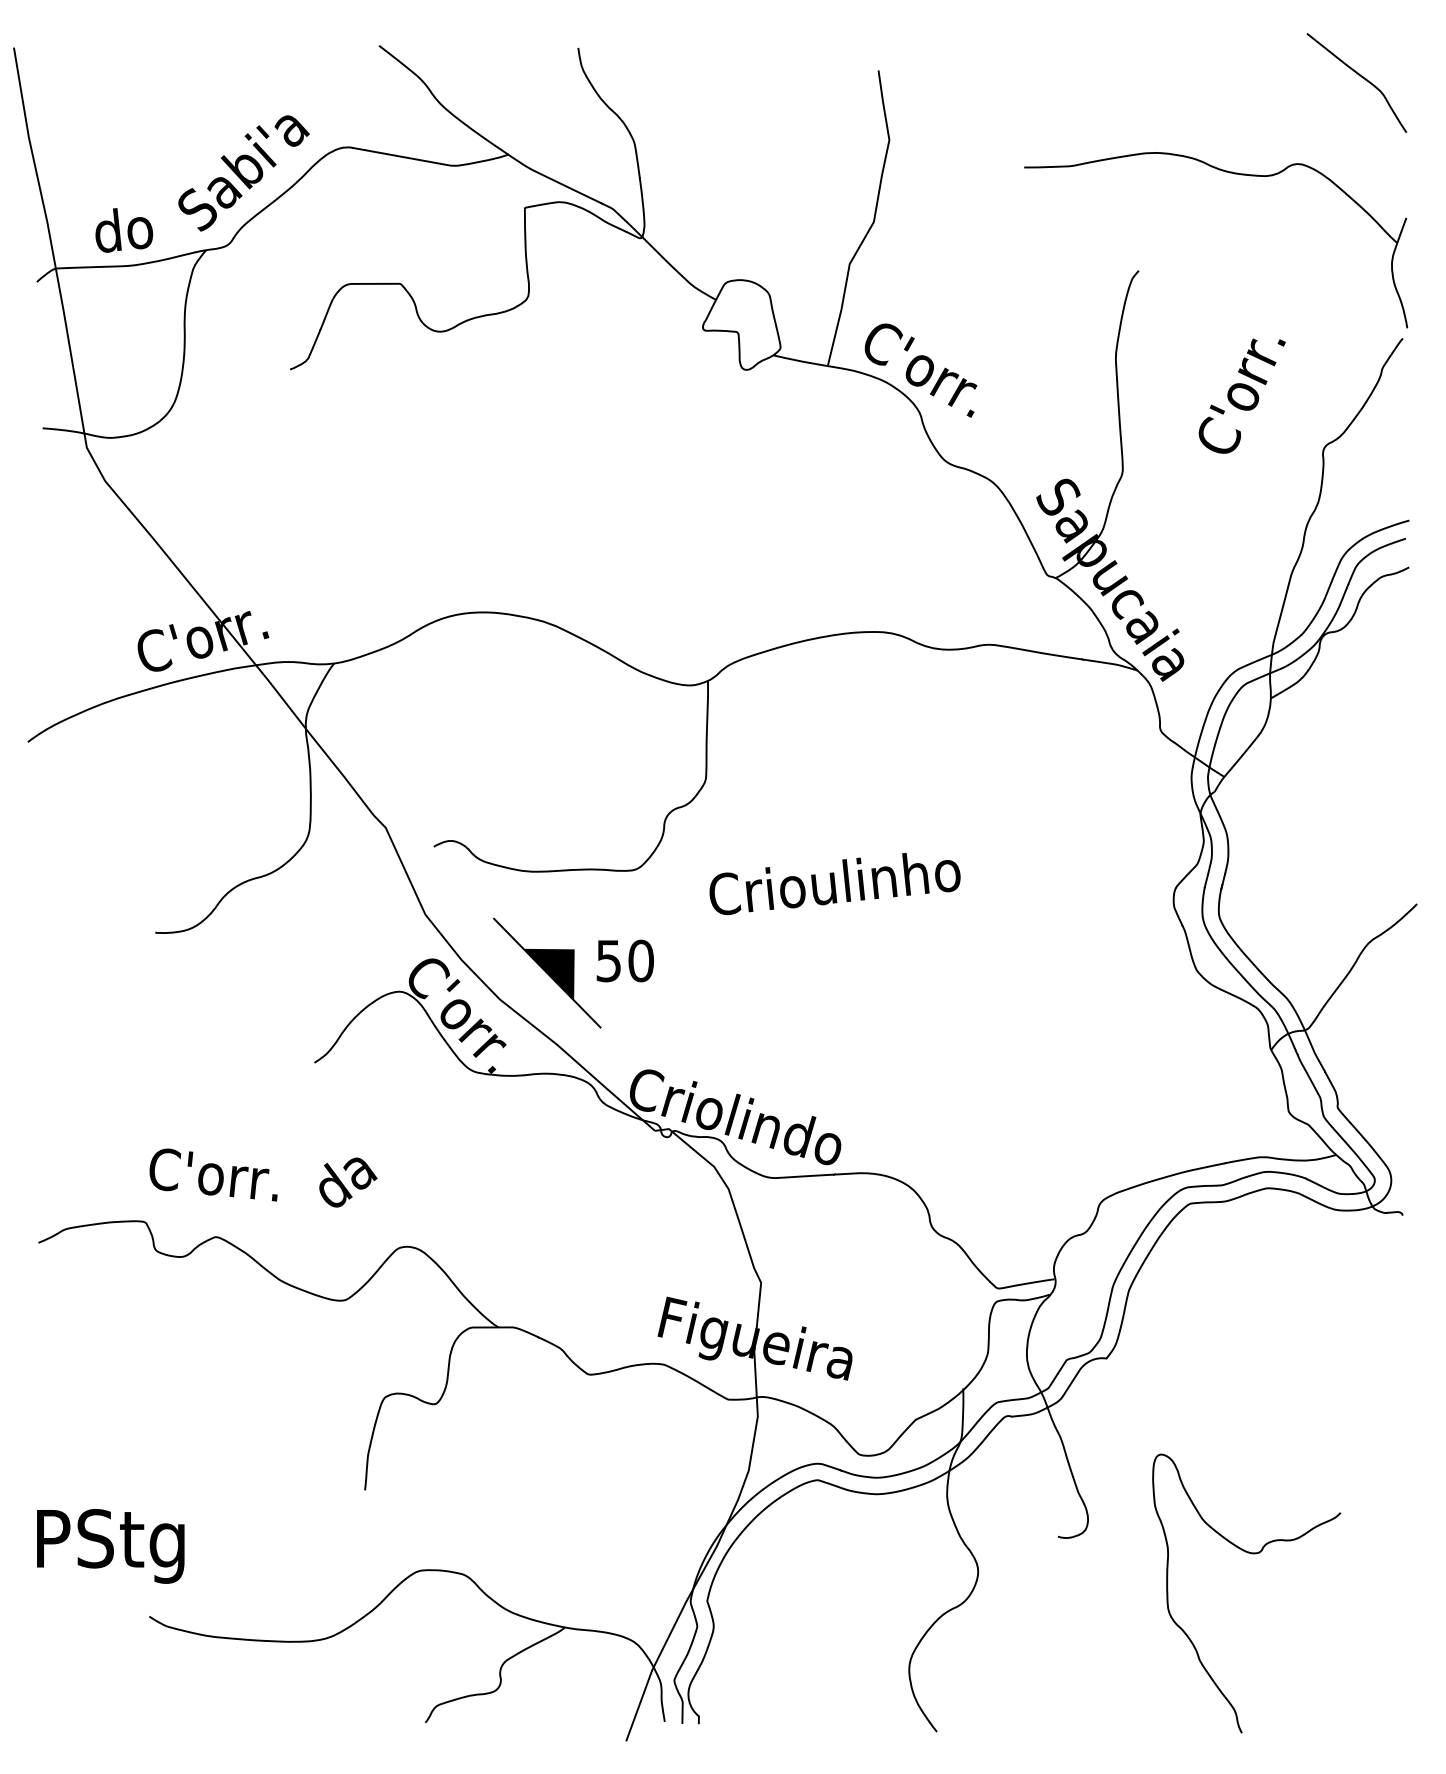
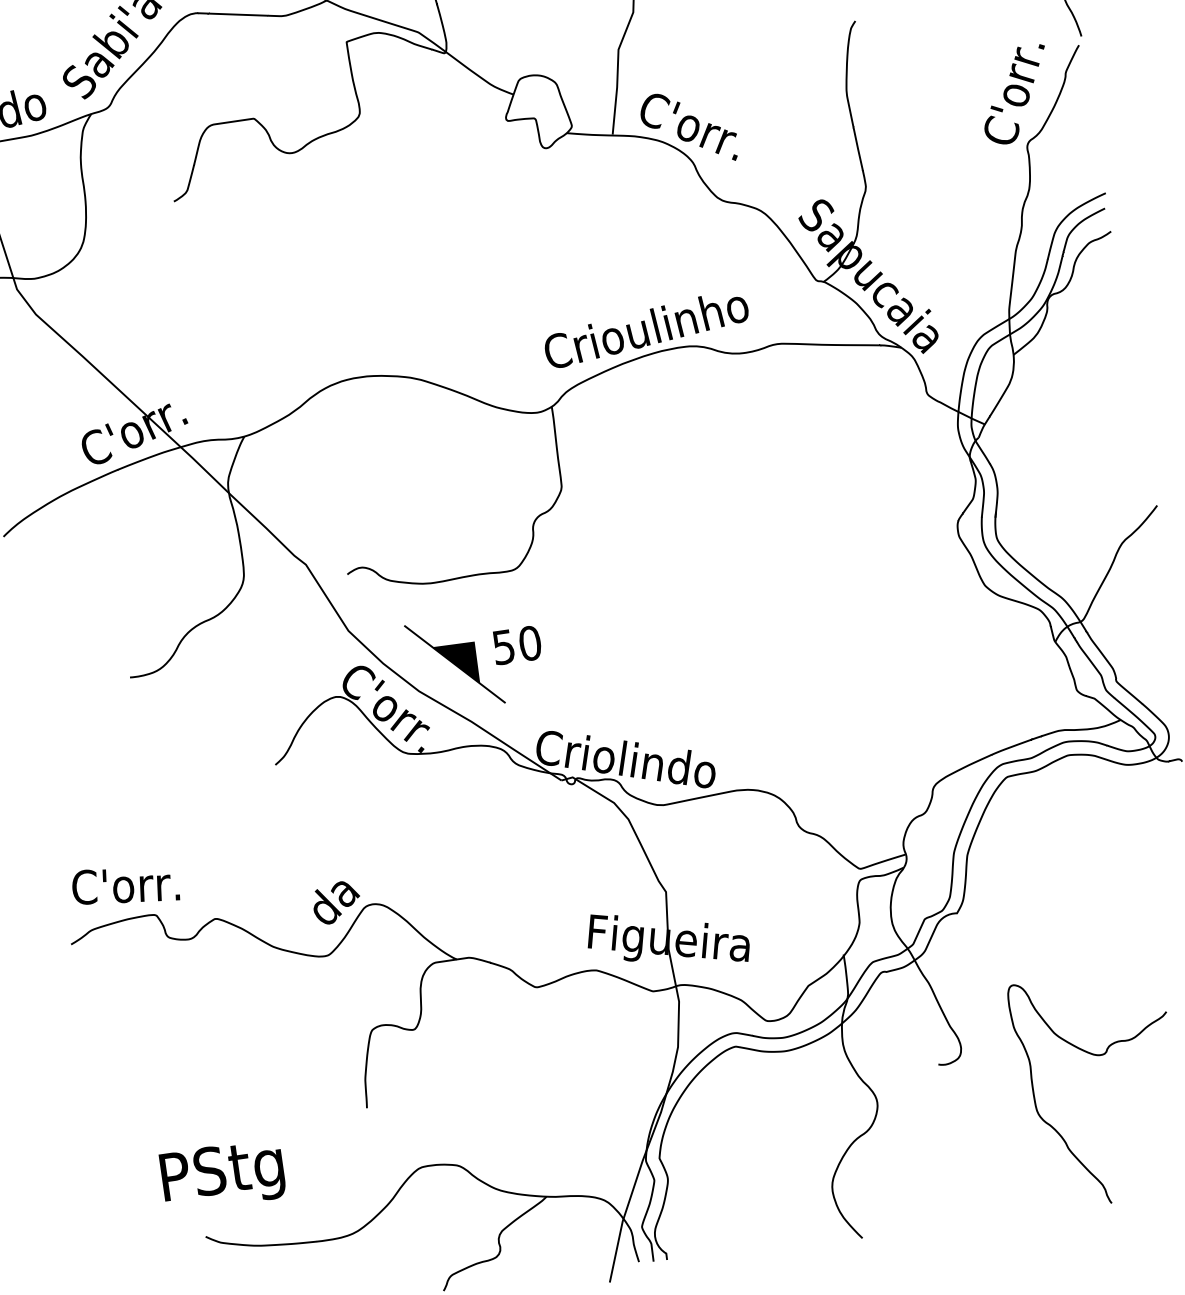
text: (1241, 395) -> (1014, 94), moved
text: (834, 884) -> (646, 330), moved
text: (213, 1174) -> (125, 885), moved
text: (348, 1182) -> (336, 902), moved
text: (110, 1546) -> (222, 1175), moved

